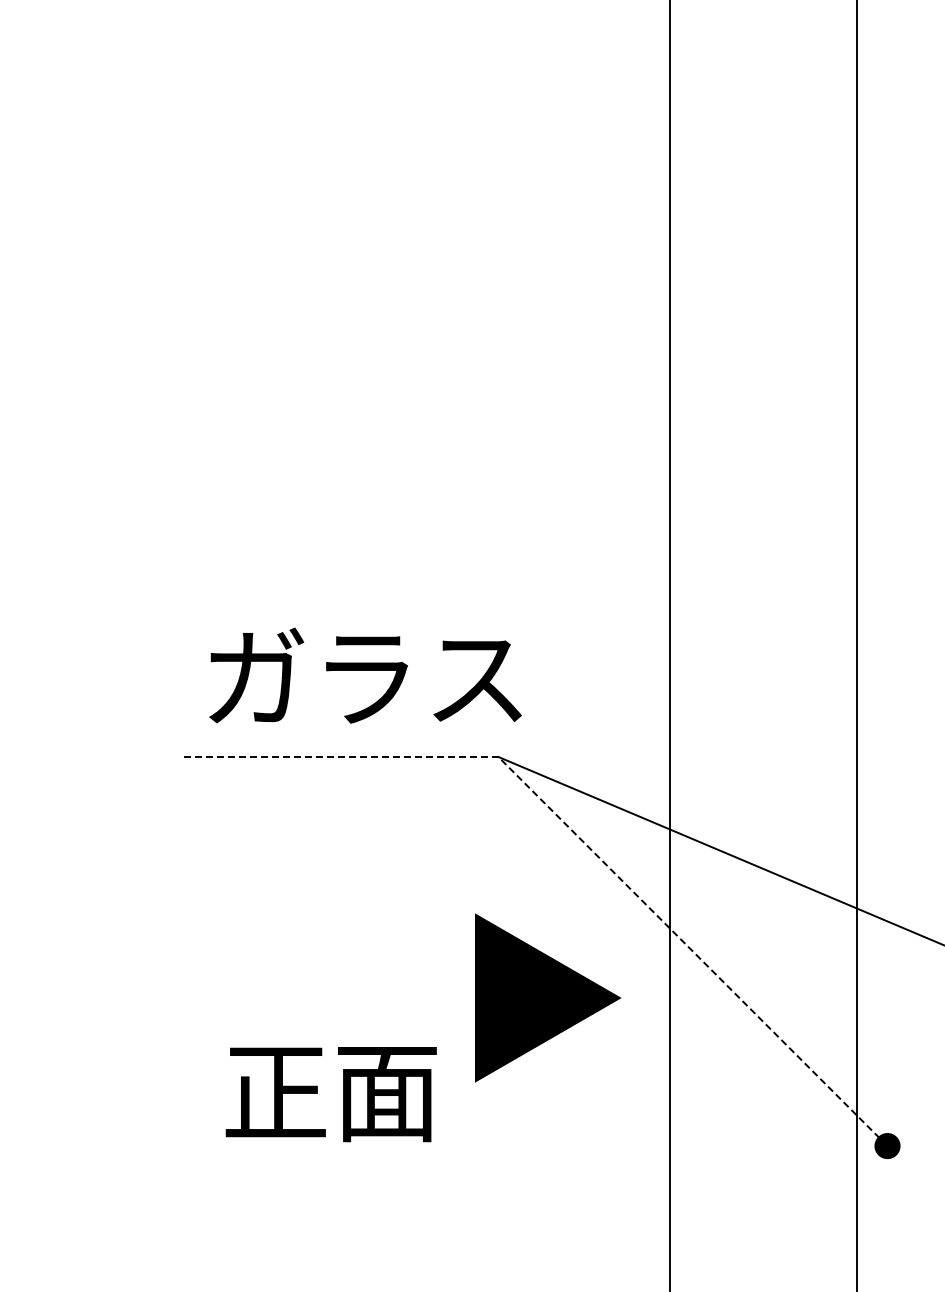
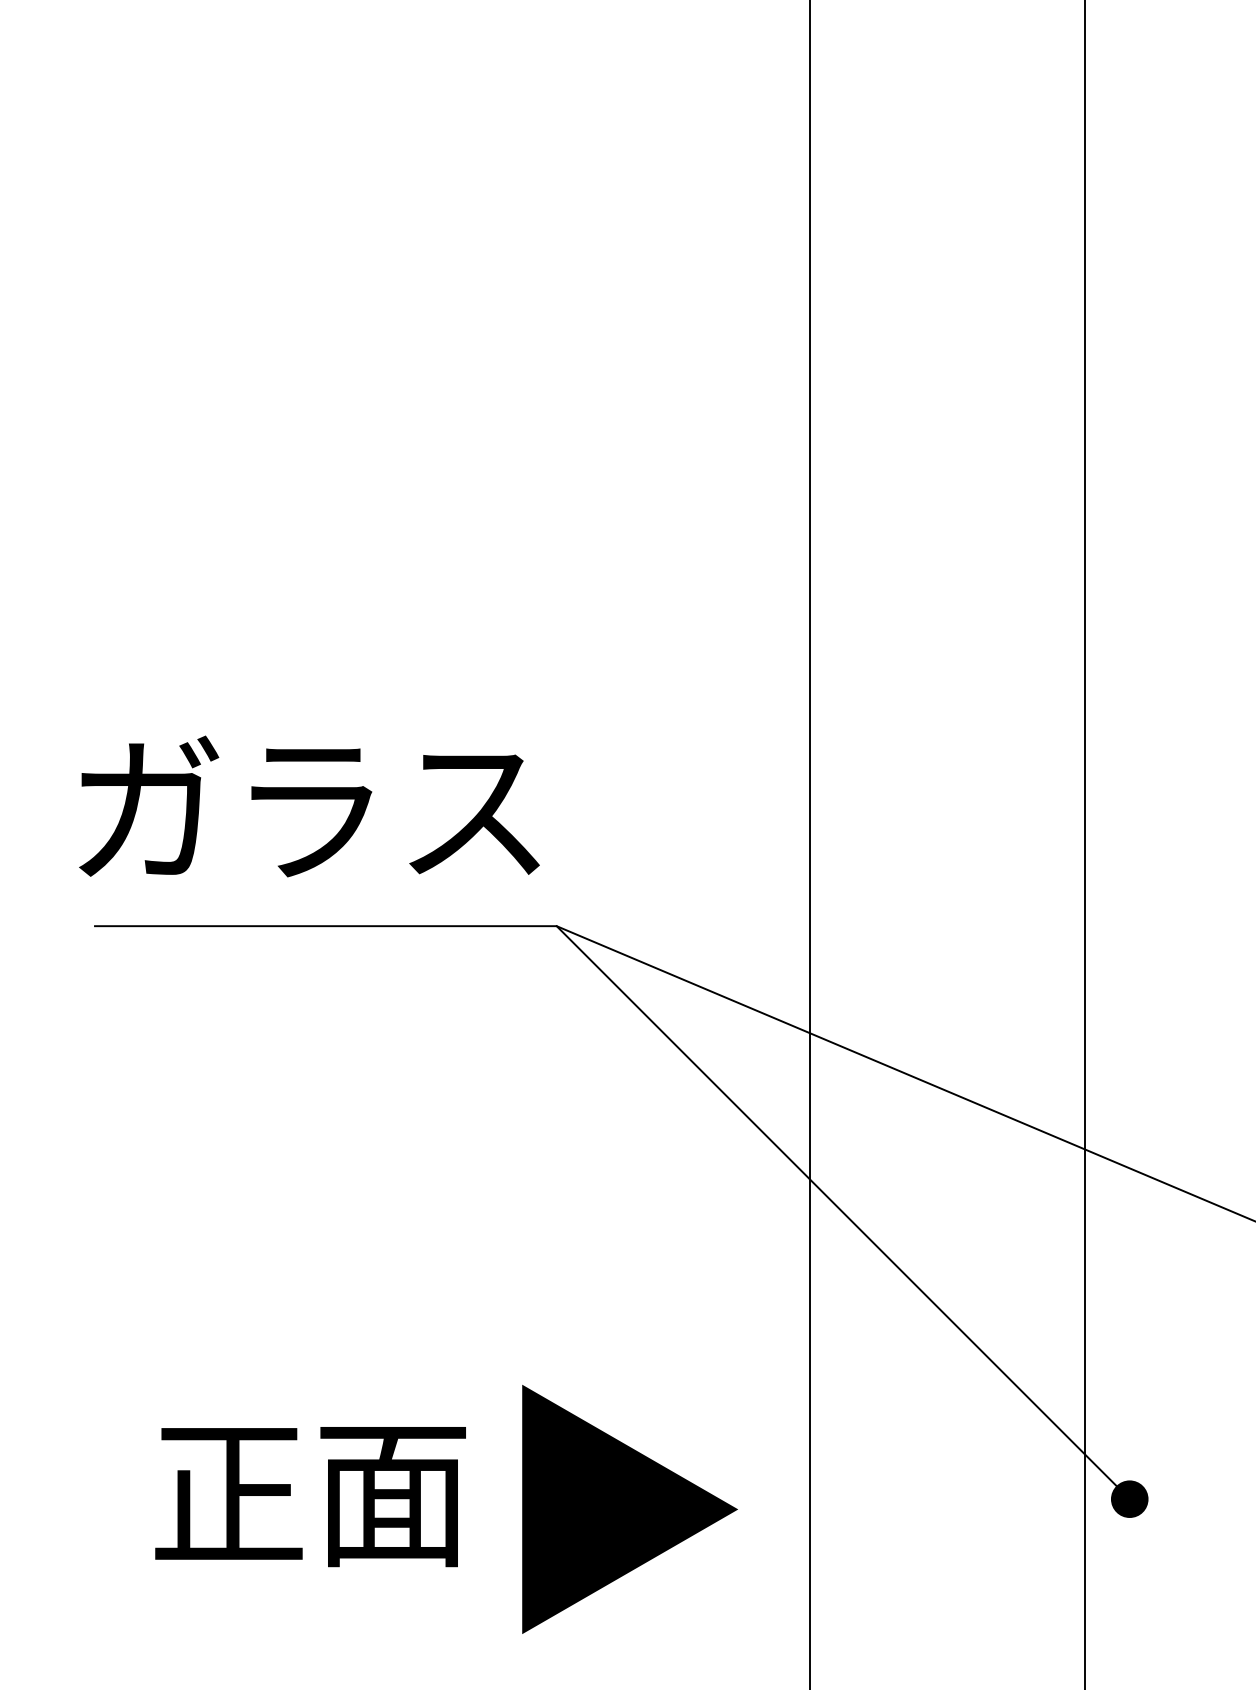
text: (365, 675) -> (309, 806), moved
line: (581, 839) -> (679, 1047), dashed -> solid
part: (548, 997) -> (630, 1508), moved
text: (330, 1094) -> (309, 1496), moved

